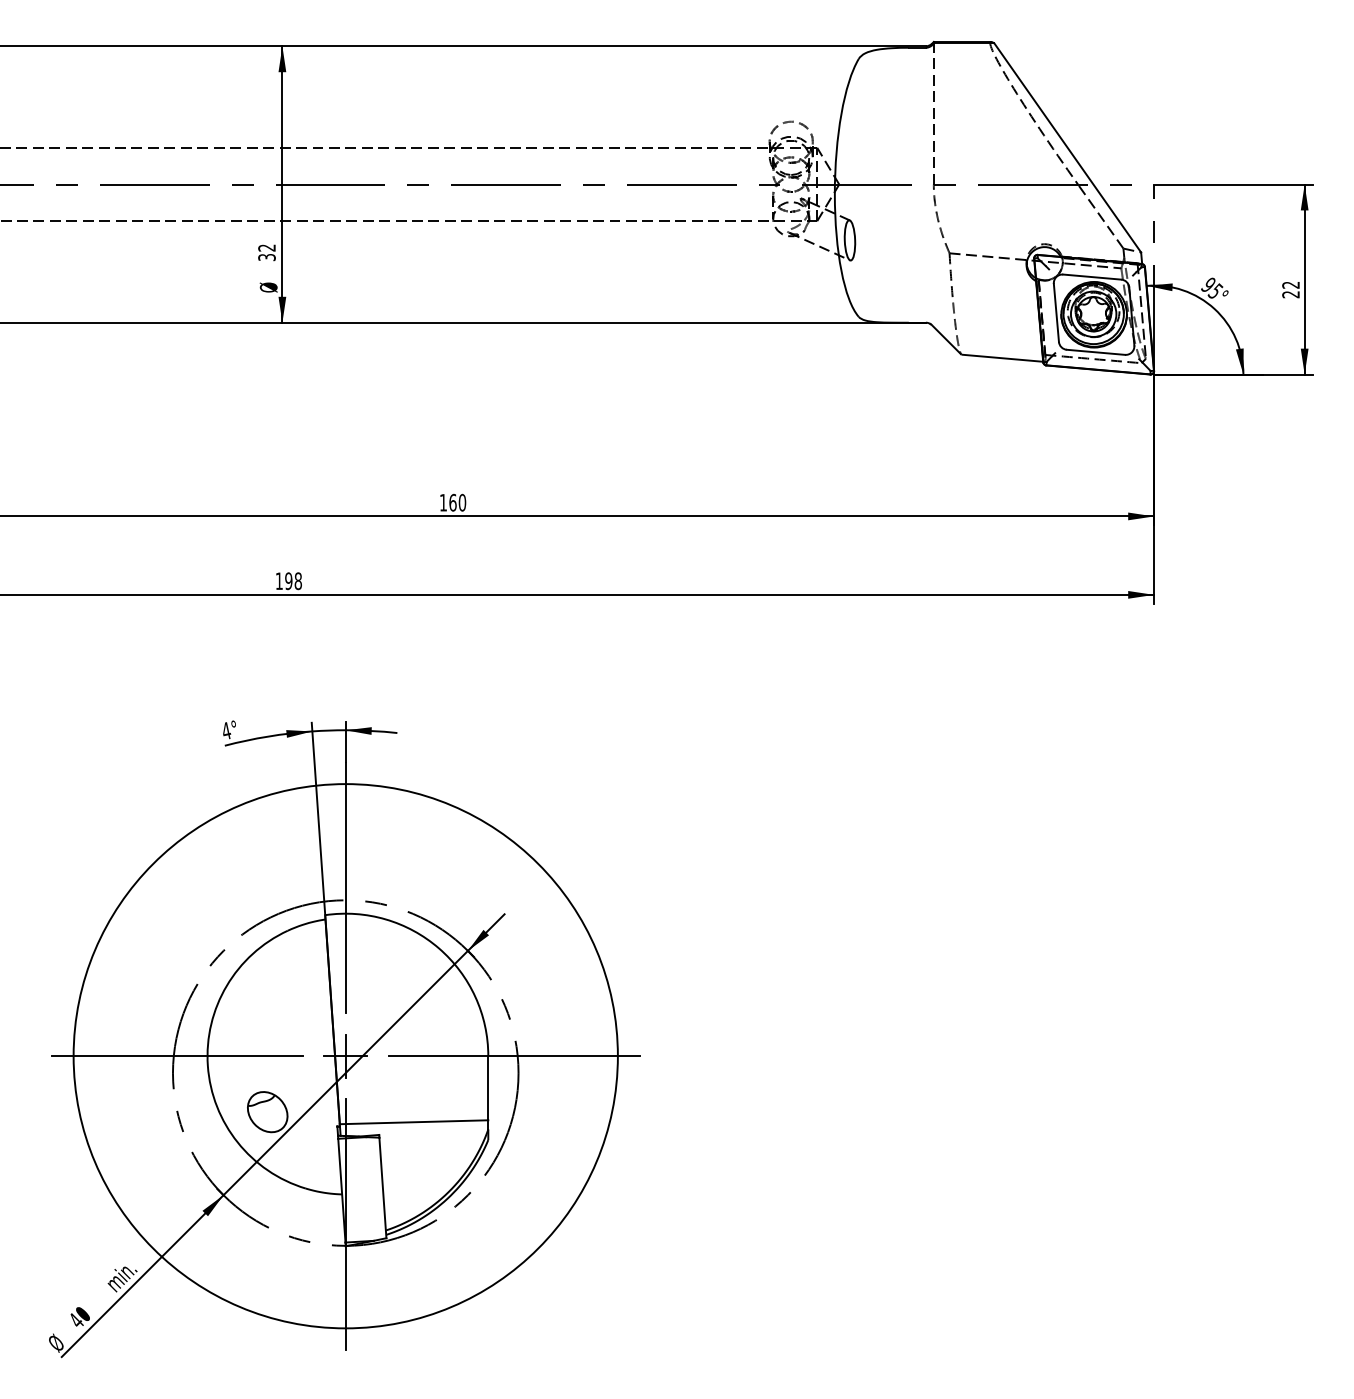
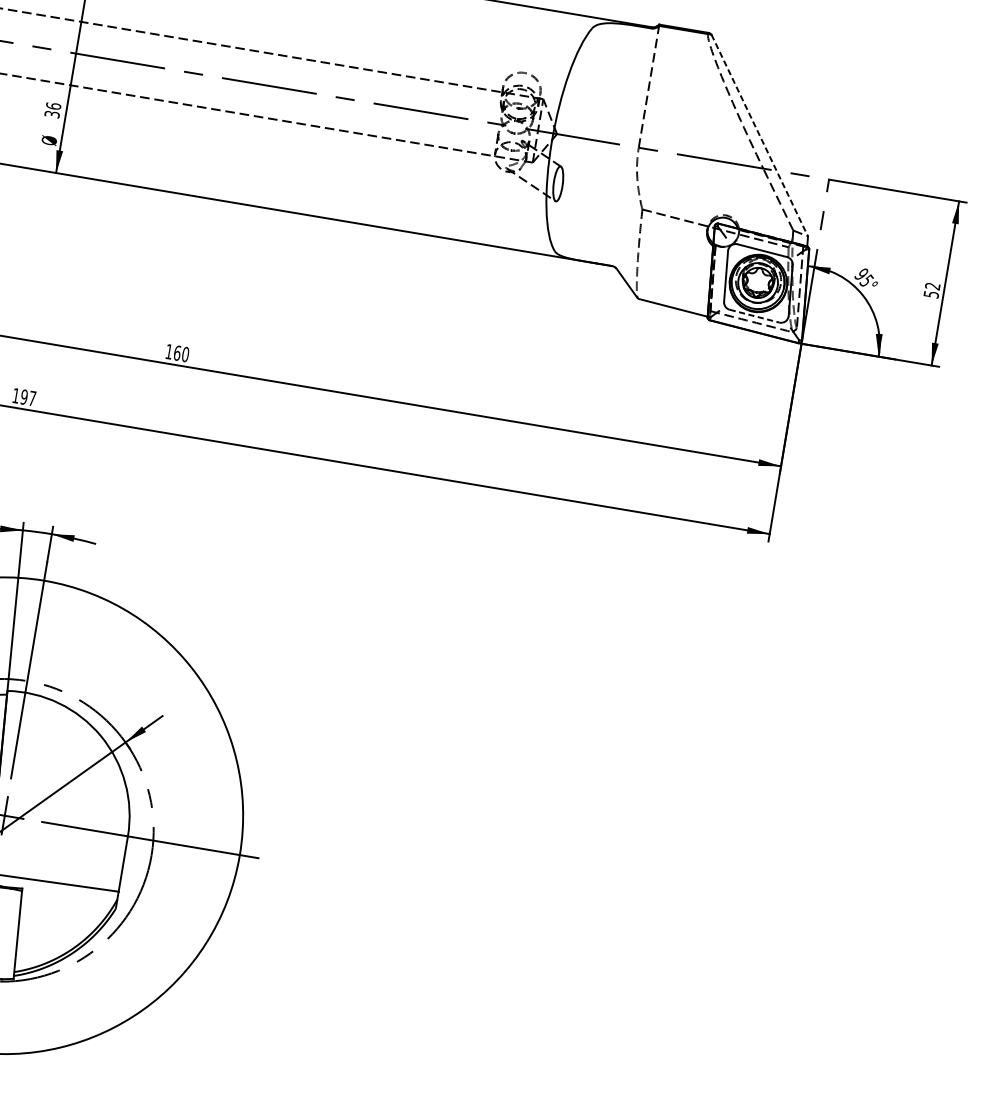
line: (1067, 147) -> (759, 135), solid -> dashed
text: (266, 247) -> (53, 105), 32 -> 36
text: (1290, 294) -> (930, 294), 22 -> 52
line: (1096, 352) -> (755, 316), solid -> dashed
text: (297, 581) -> (31, 398), 198 -> 197

